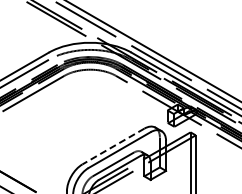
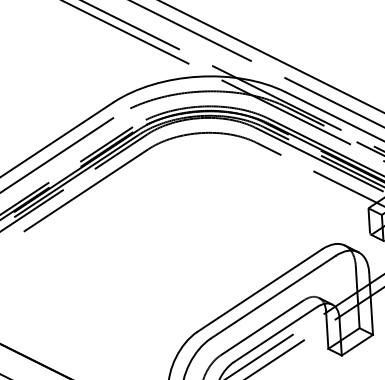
line: (113, 146) -> (260, 290), dashed -> solid

